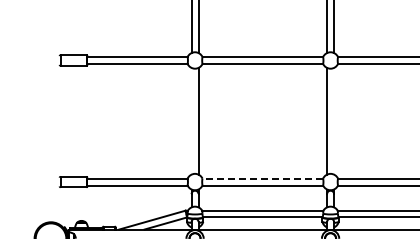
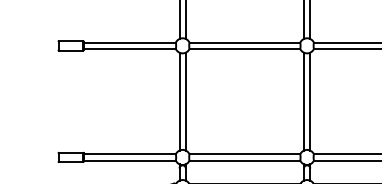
line: (191, 120) -> (179, 100), added
line: (334, 120) -> (310, 100), added
line: (262, 178) -> (244, 154), dashed -> solid

